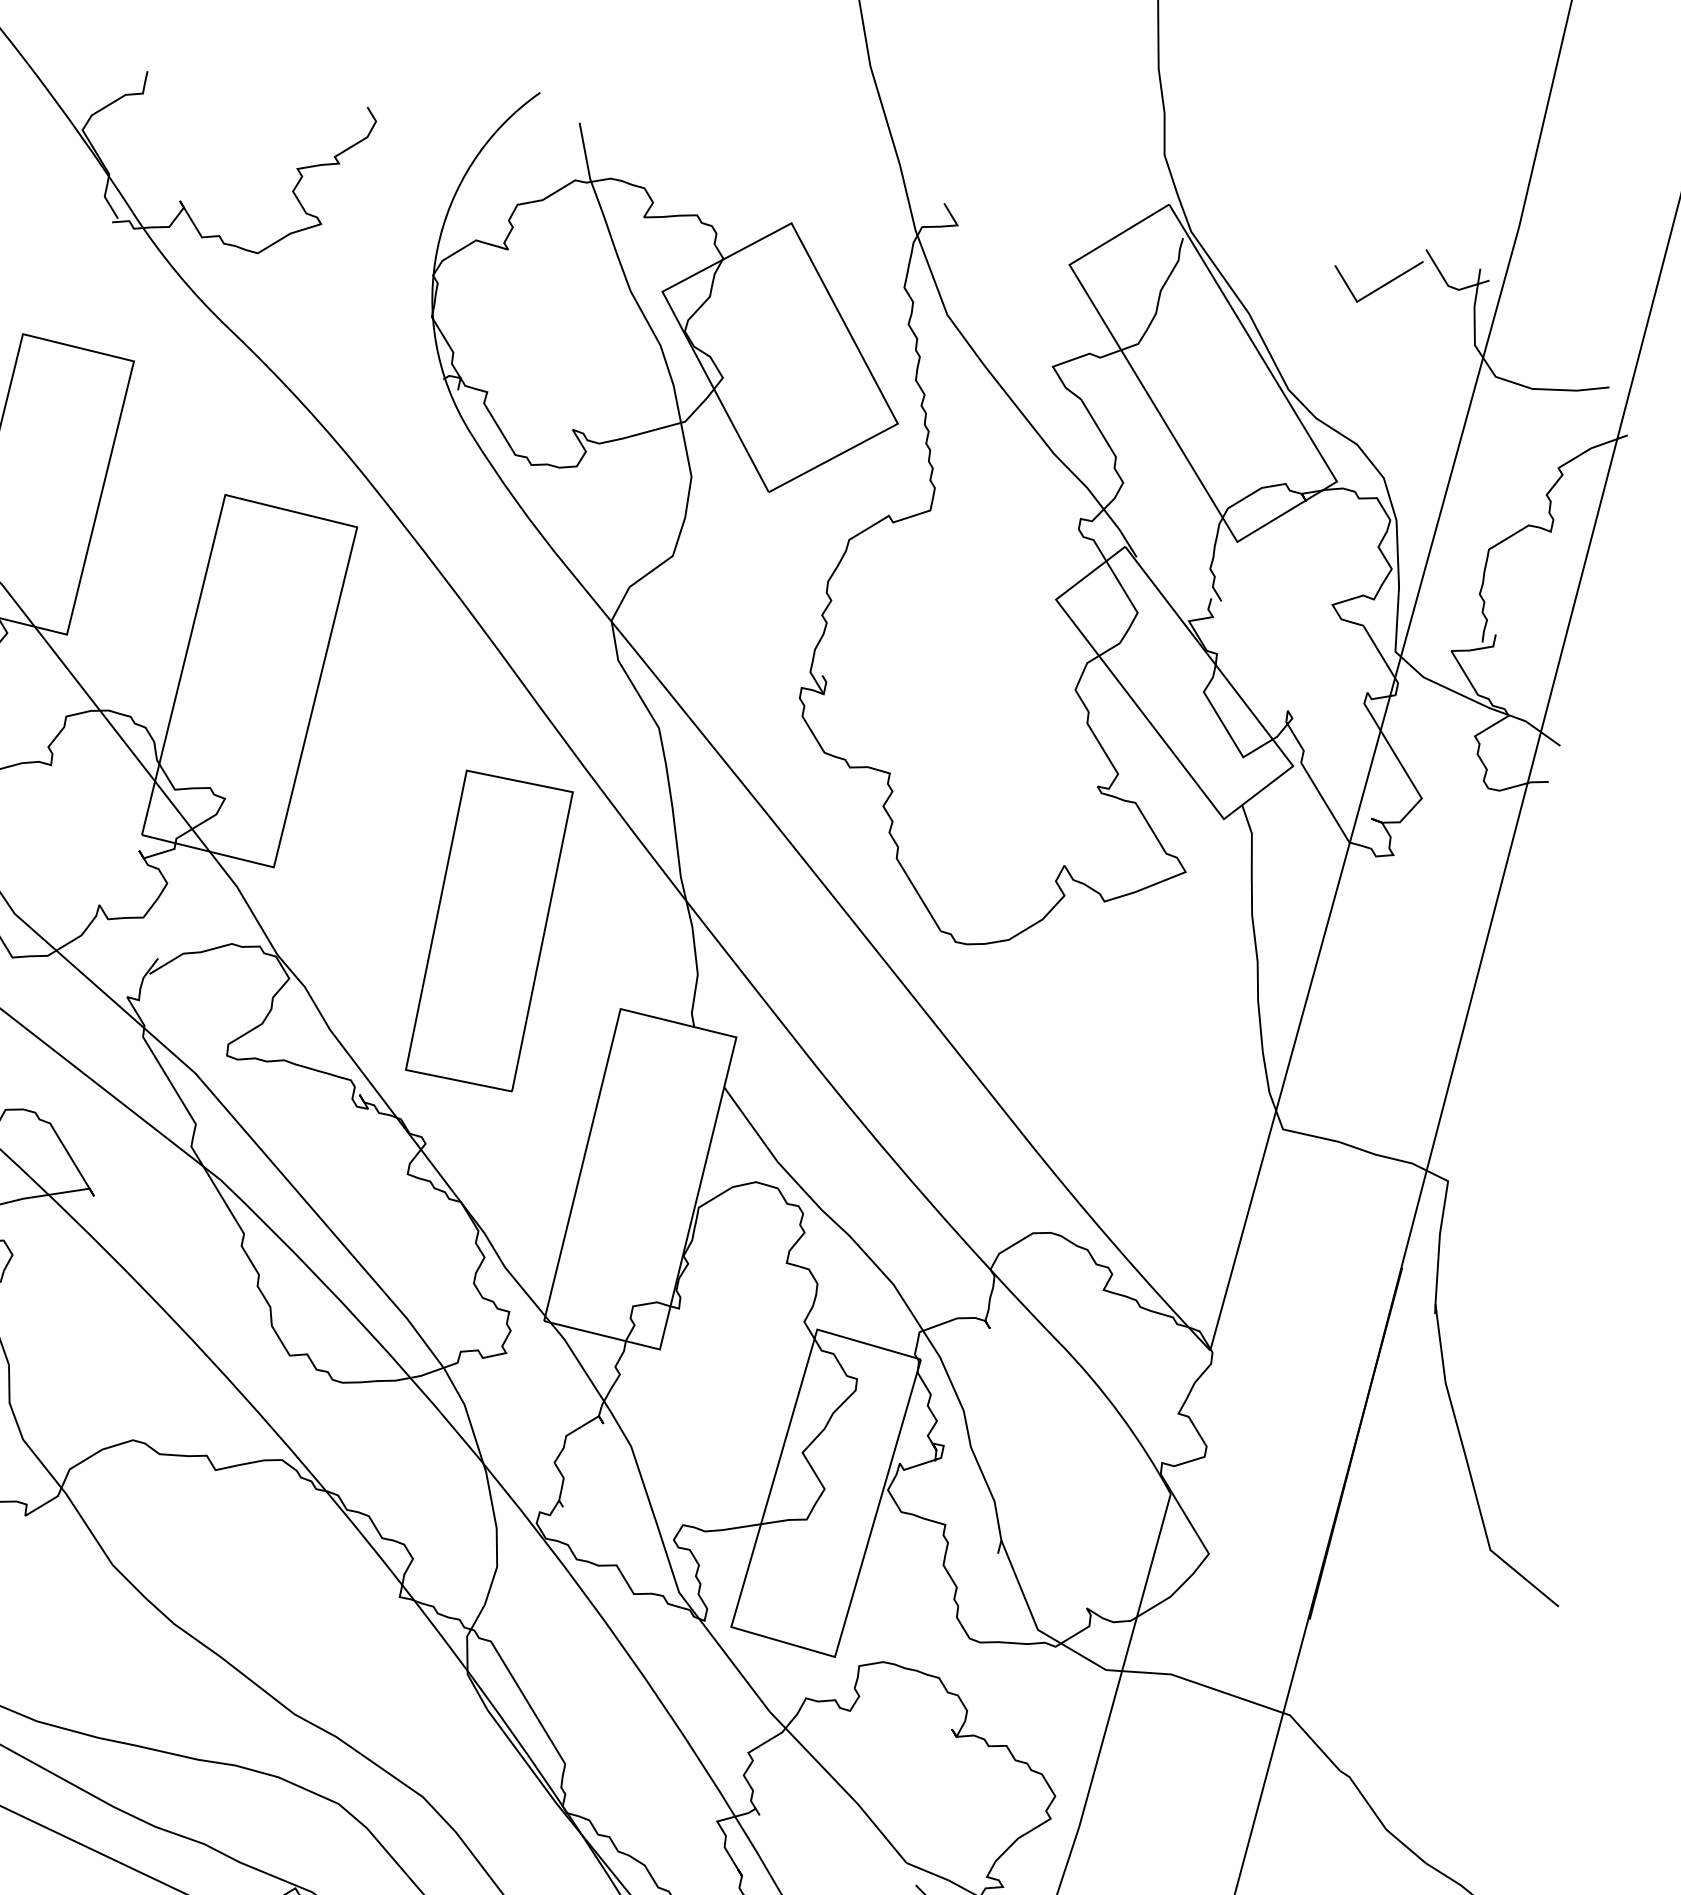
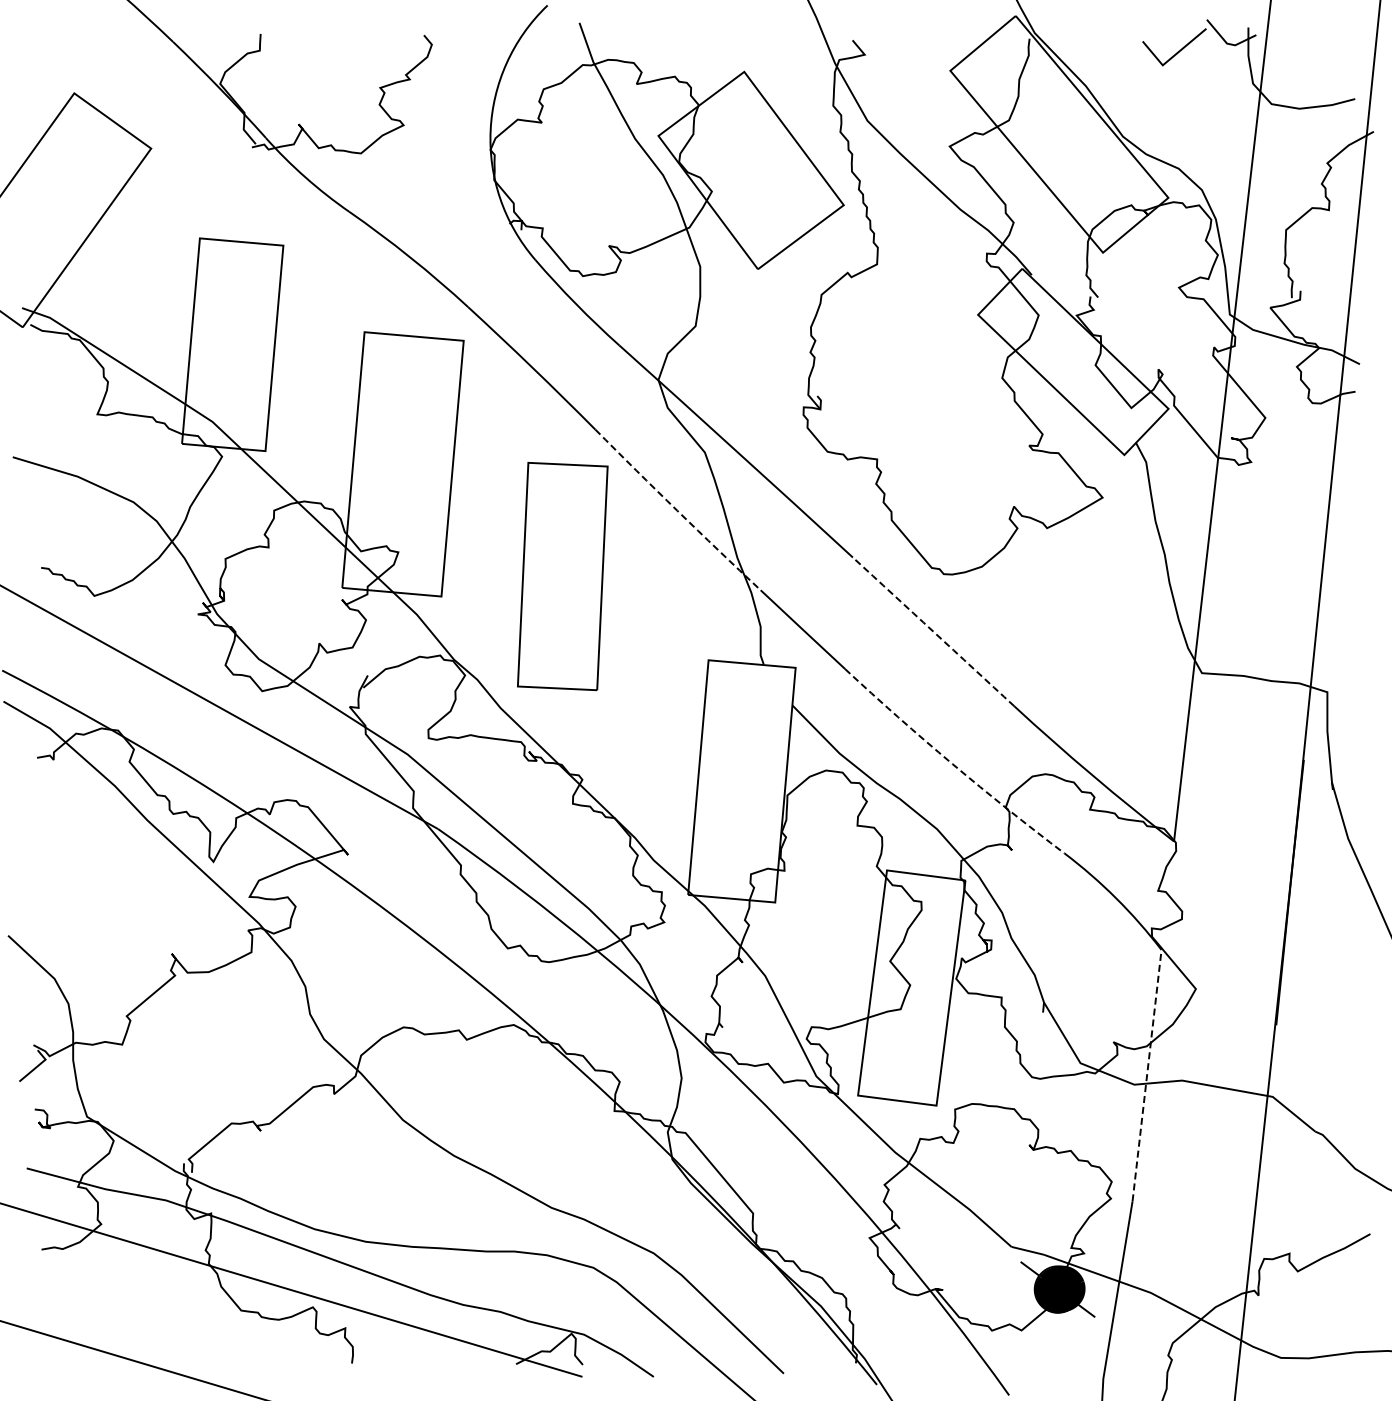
arc: (609, 800) -> (677, 510), solid -> dashed
part: (489, 930) -> (562, 576), moved
arc: (929, 1017) -> (933, 631), solid -> dashed
arc: (927, 1200) -> (952, 764), solid -> dashed
line: (1125, 1660) -> (1147, 1075), solid -> dashed

